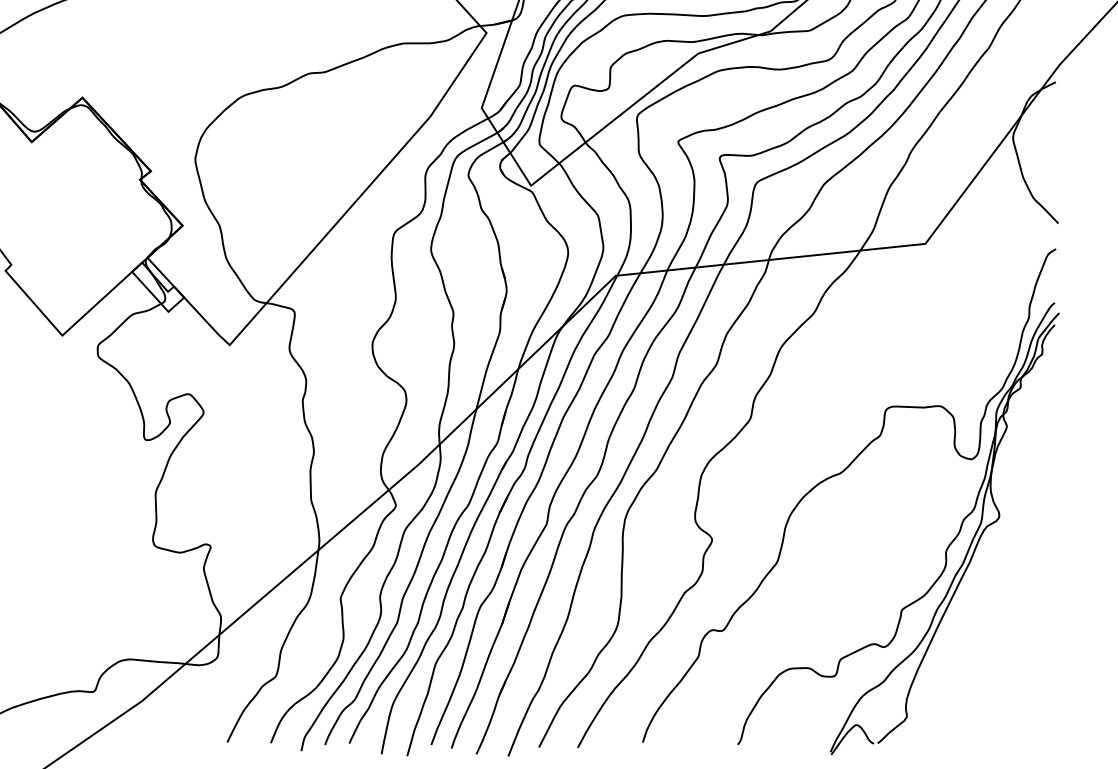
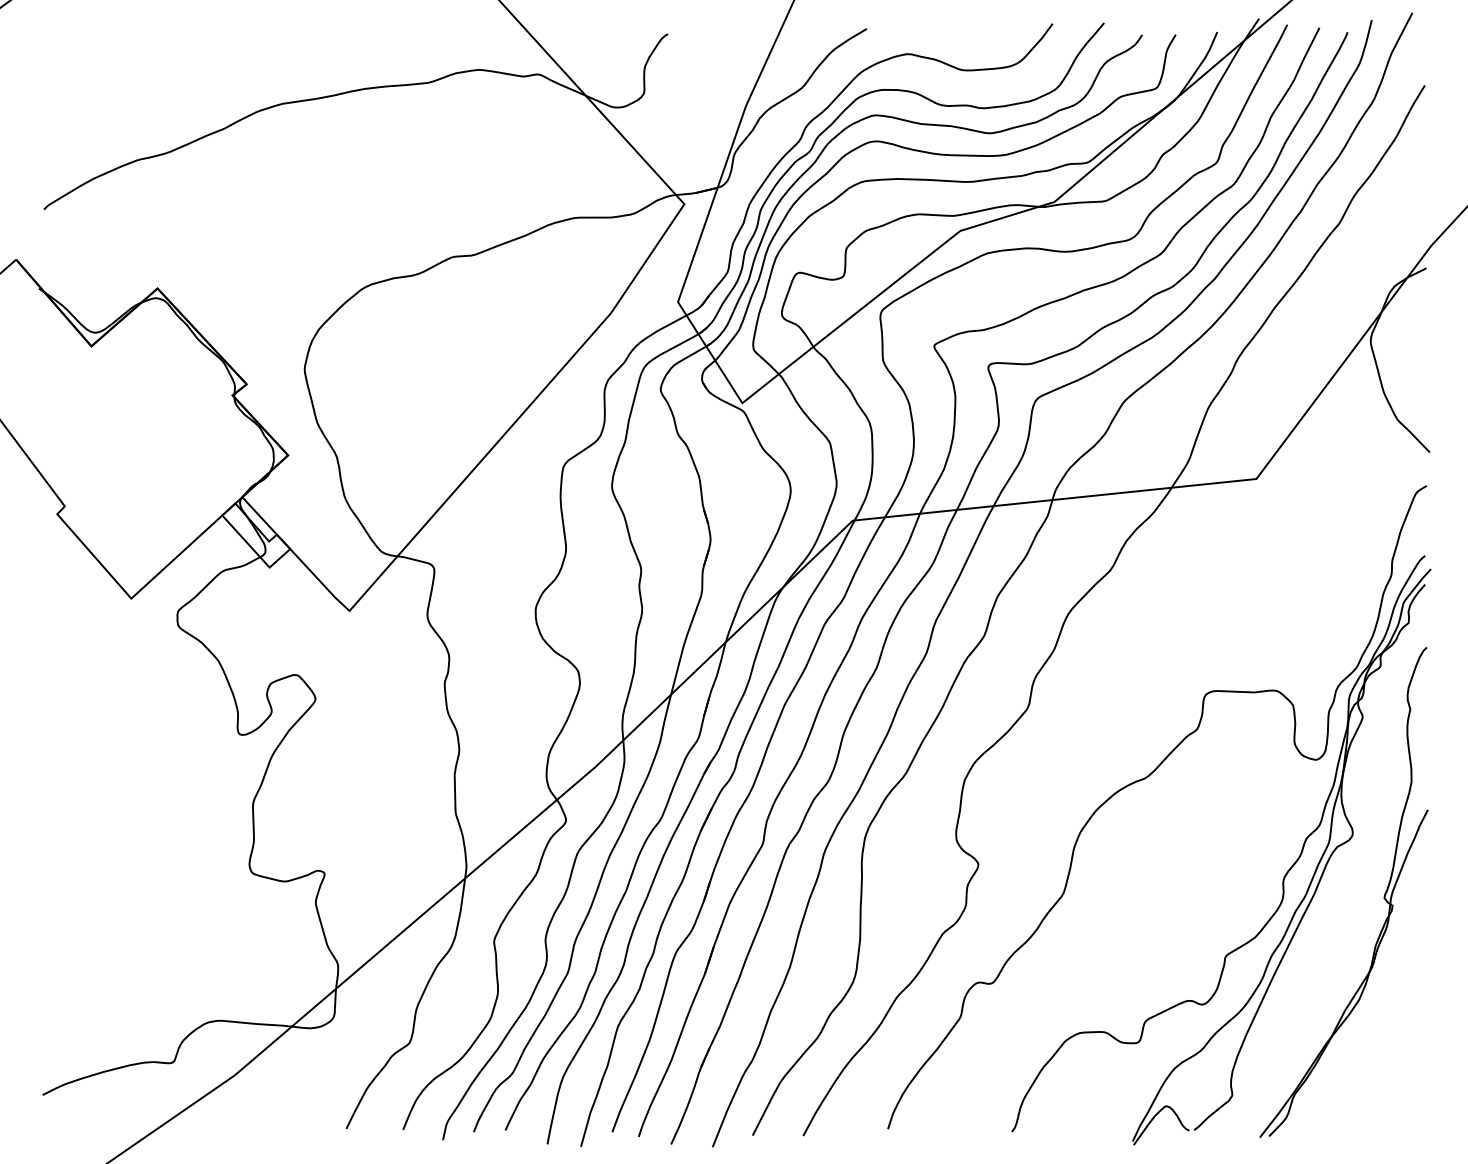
part: (1022, 564) -> (1383, 896), added

